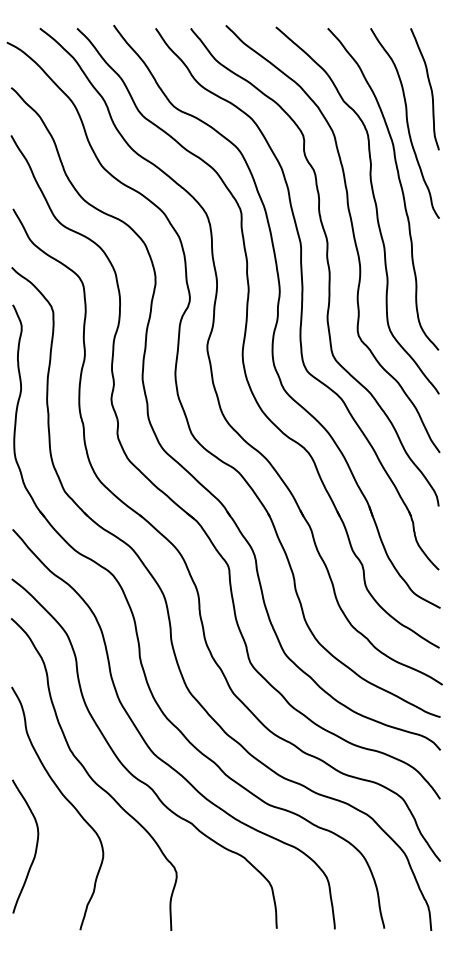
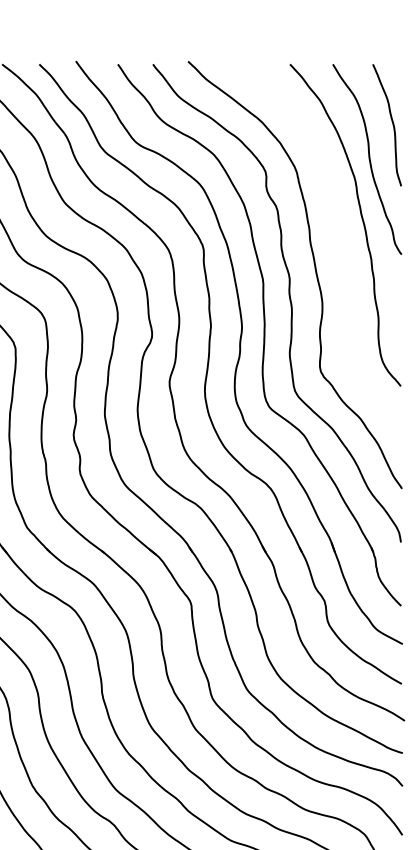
curve: (375, 209) -> (337, 245), removed

